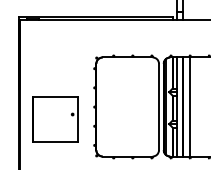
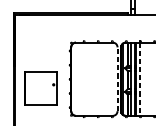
line: (159, 106) -> (117, 78), solid -> dashed
line: (189, 107) -> (140, 79), solid -> dashed

